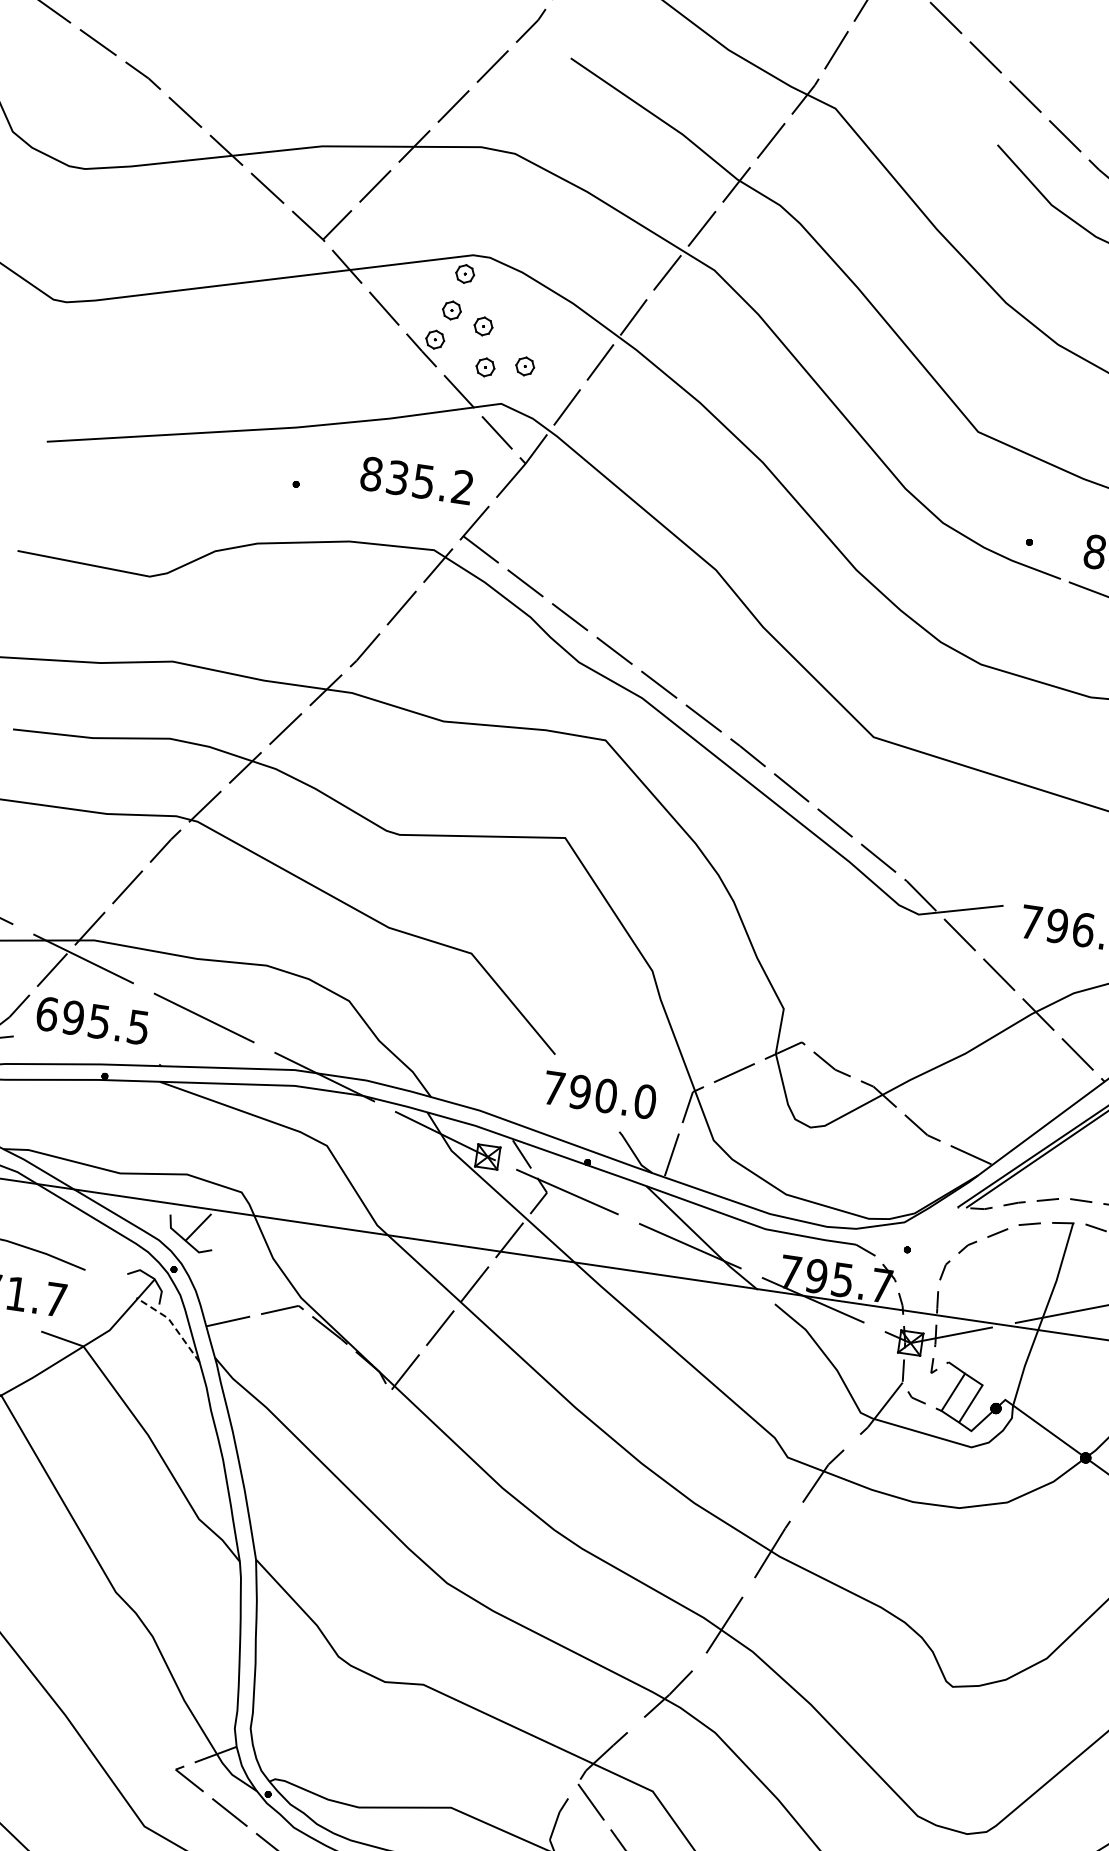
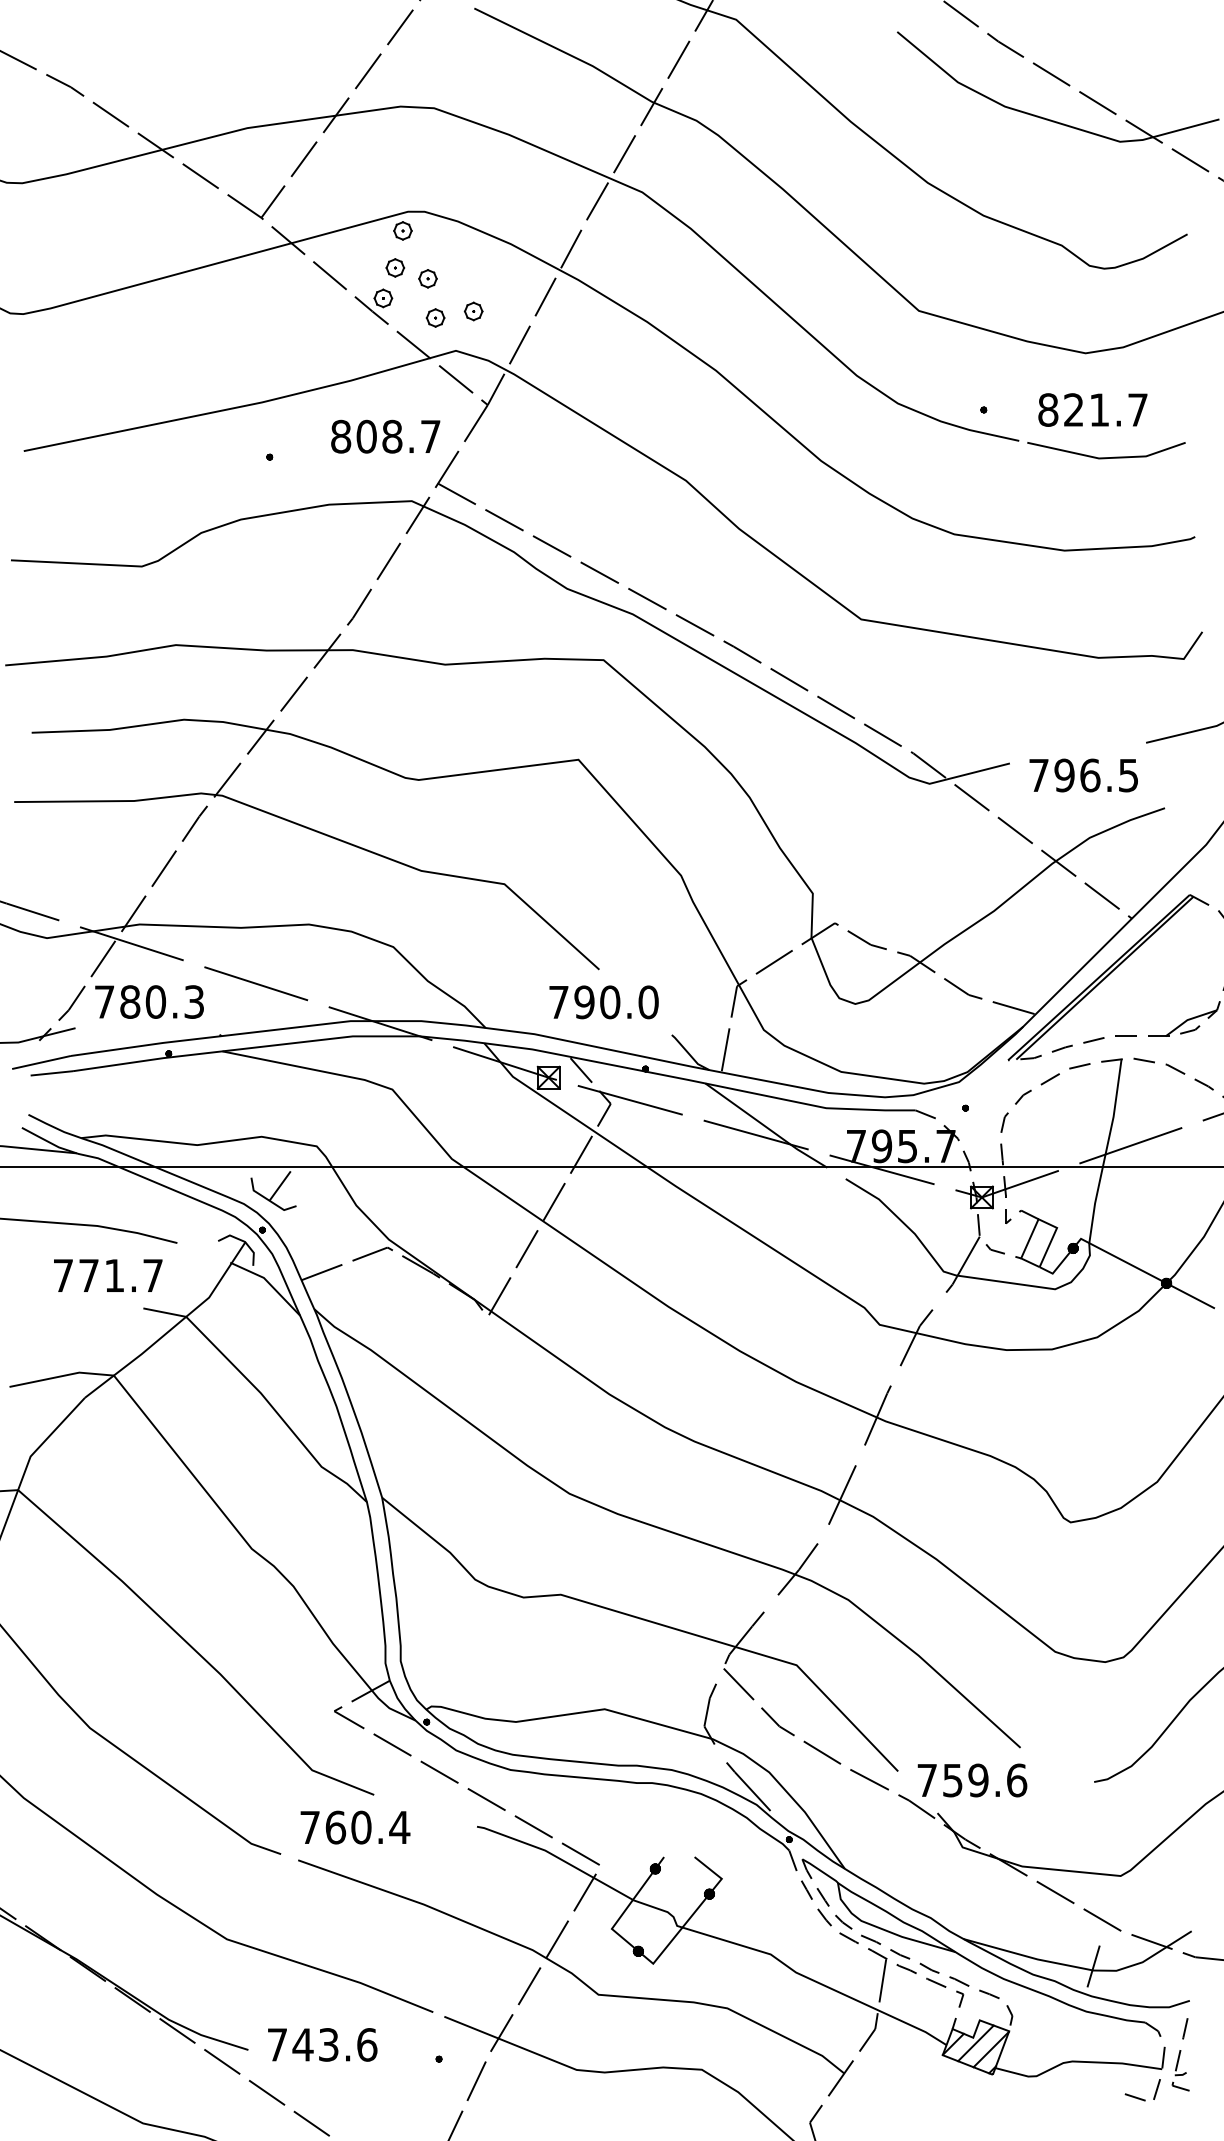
text: (430, 482) -> (398, 436), 835.2 -> 808.7
text: (91, 1020) -> (148, 1001), 695.5 -> 780.3
text: (599, 1095) -> (603, 1002), moved
line: (172, 1323) -> (268, 1282), dashed -> solid

